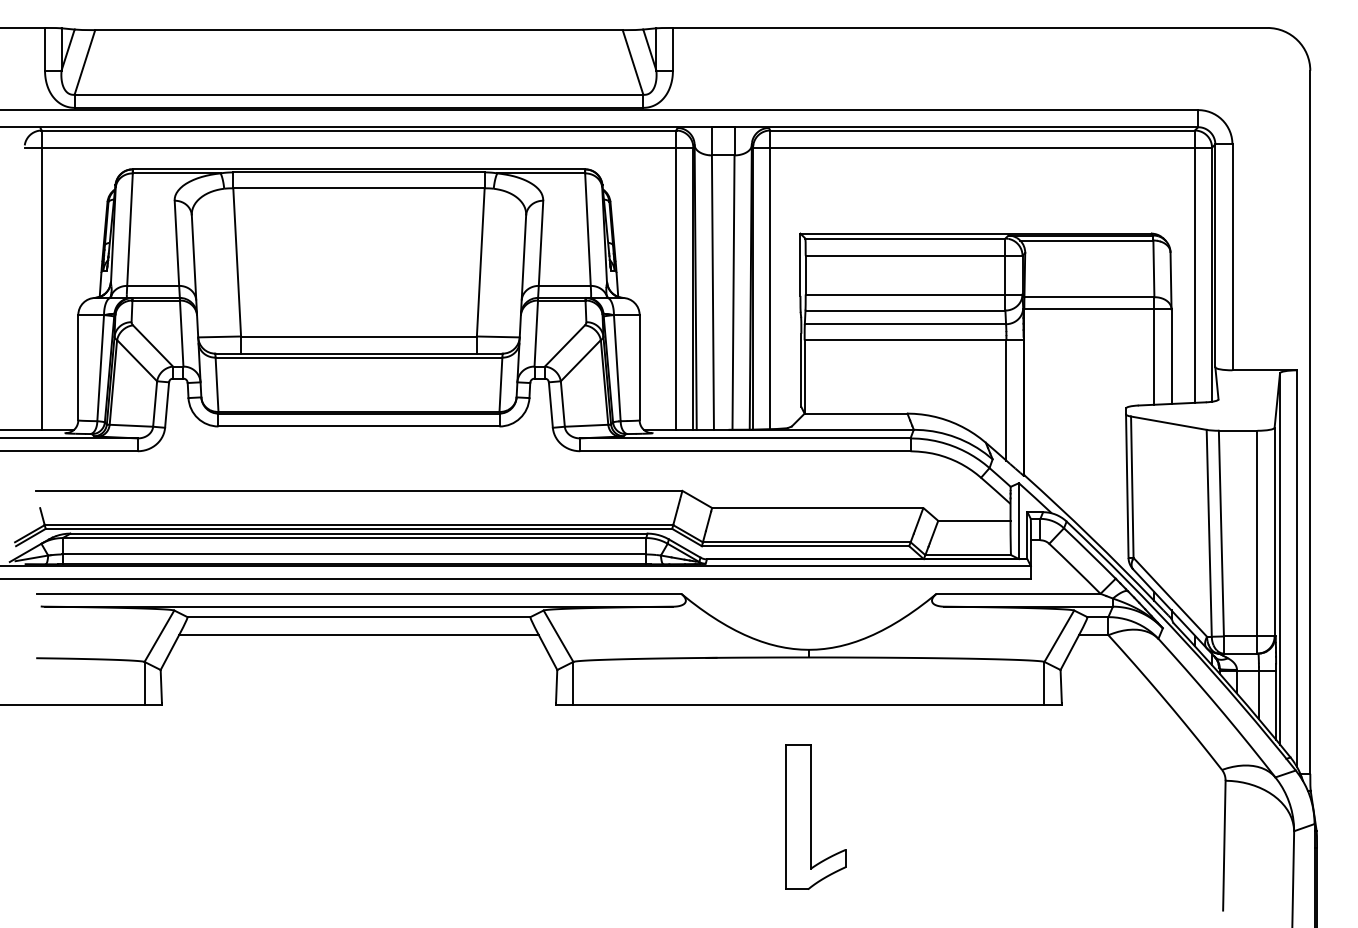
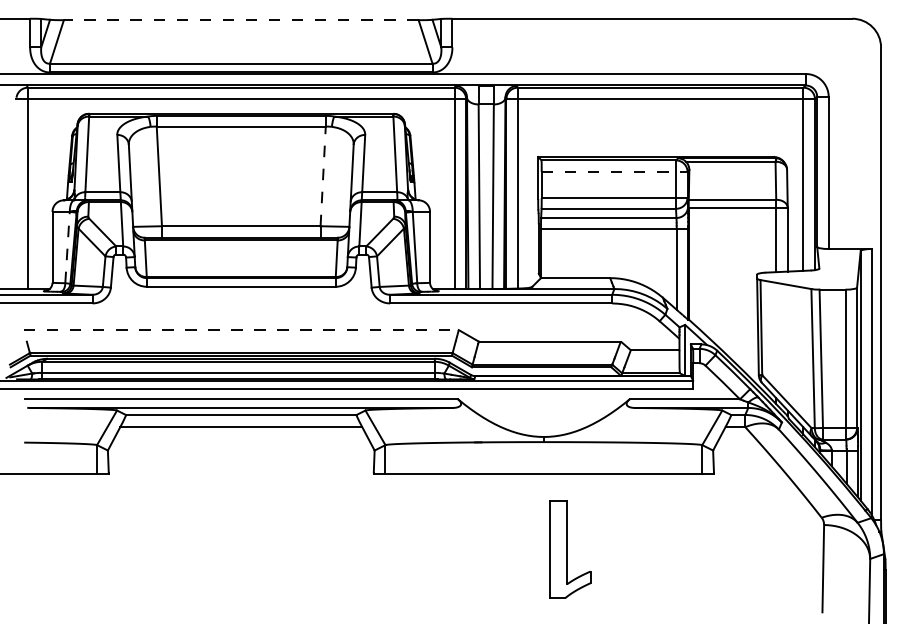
line: (357, 30) -> (240, 20), solid -> dashed
line: (913, 255) -> (614, 171), solid -> dashed
line: (481, 262) -> (323, 176), solid -> dashed
line: (100, 368) -> (67, 247), solid -> dashed
line: (359, 491) -> (241, 330), solid -> dashed
part: (815, 817) -> (570, 549), moved

